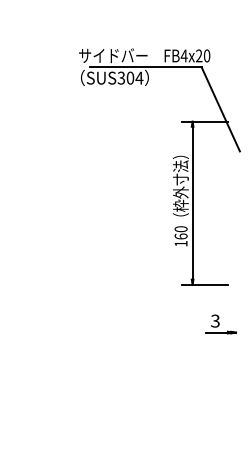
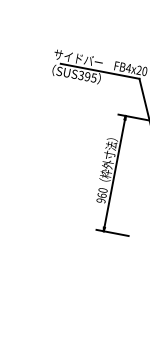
text: (134, 77) -> (90, 76), SUS304 -> SUS395
text: (180, 243) -> (100, 200), 160 -> 960
part: (220, 324) -> (118, 263), removed

